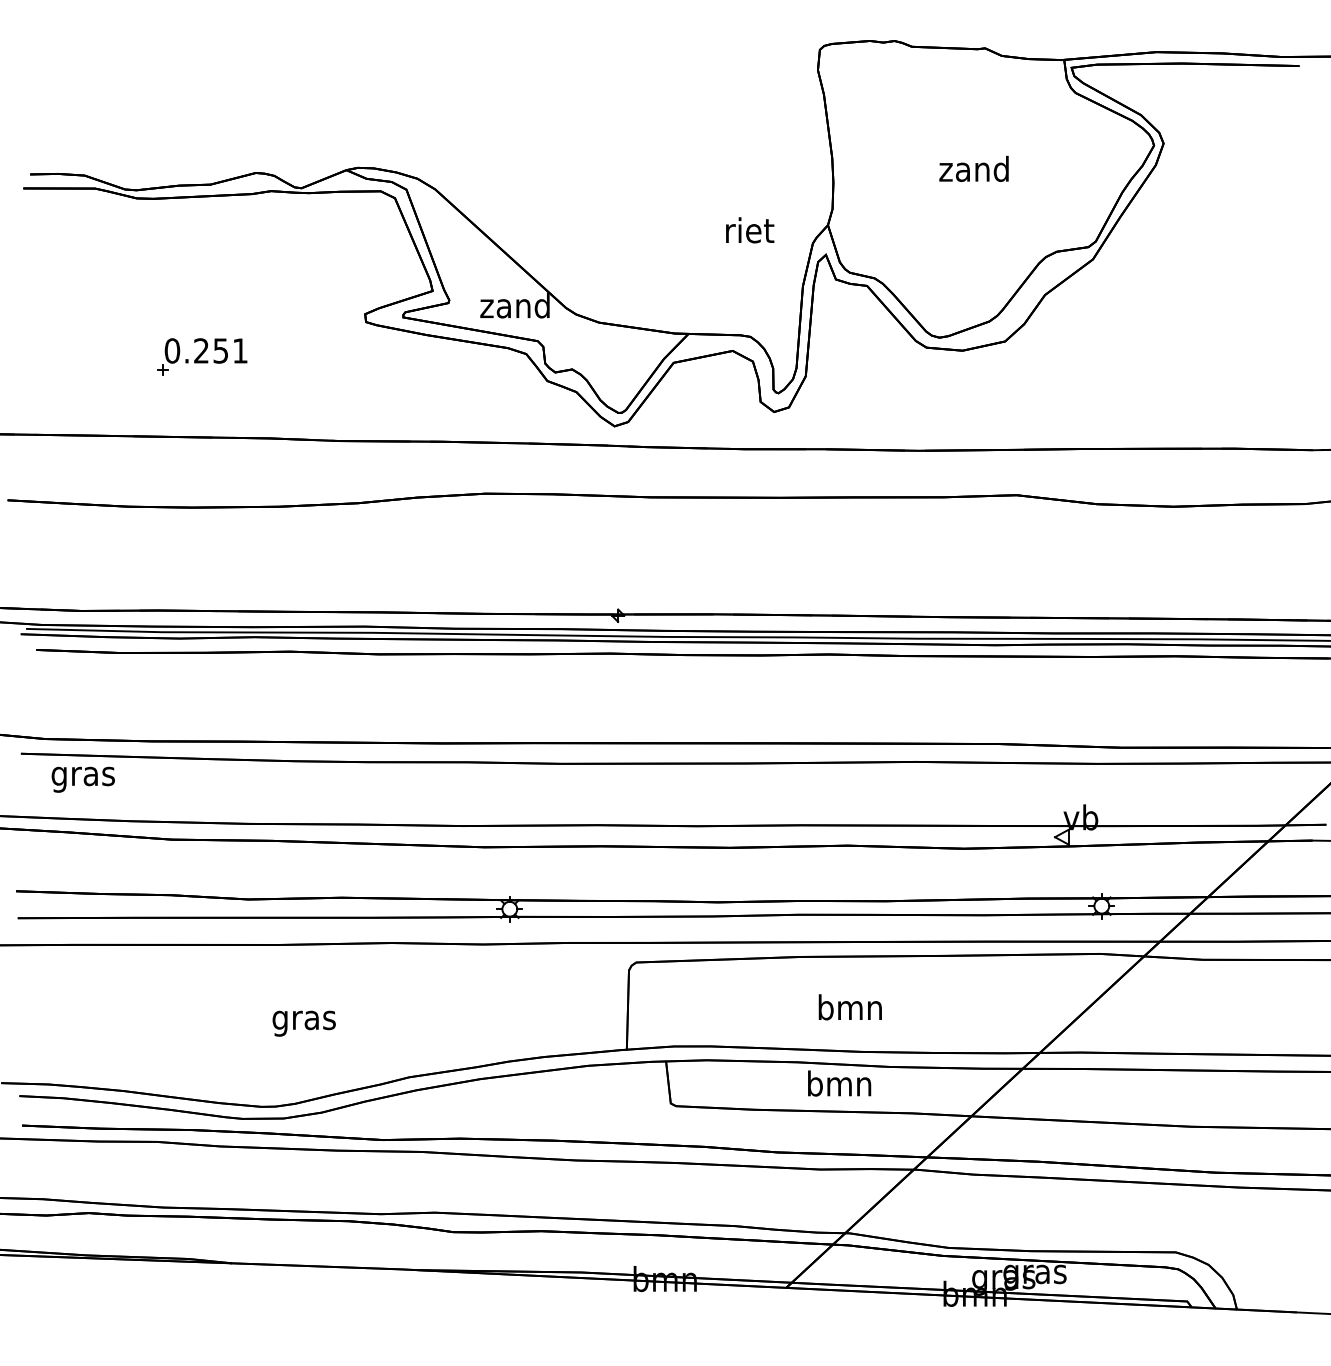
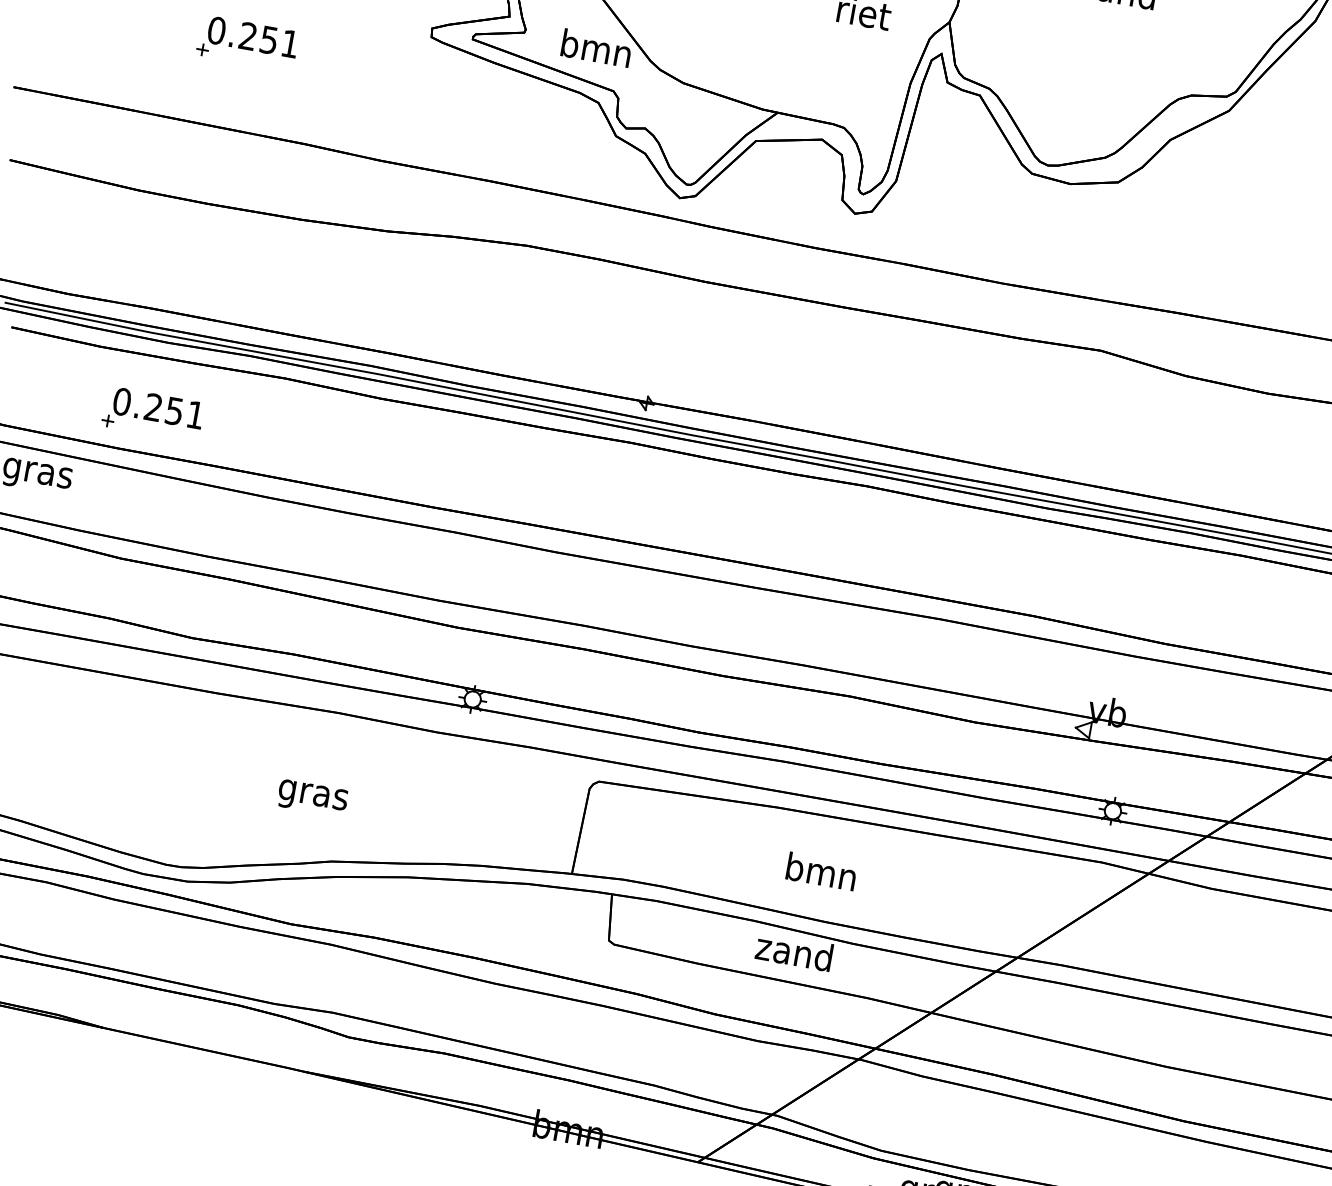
text: (514, 305) -> (595, 48), zand -> bmn
part: (177, 704) -> (153, 413), added
text: (303, 1023) -> (311, 797), moved
text: (838, 1083) -> (793, 951), bmn -> zand

